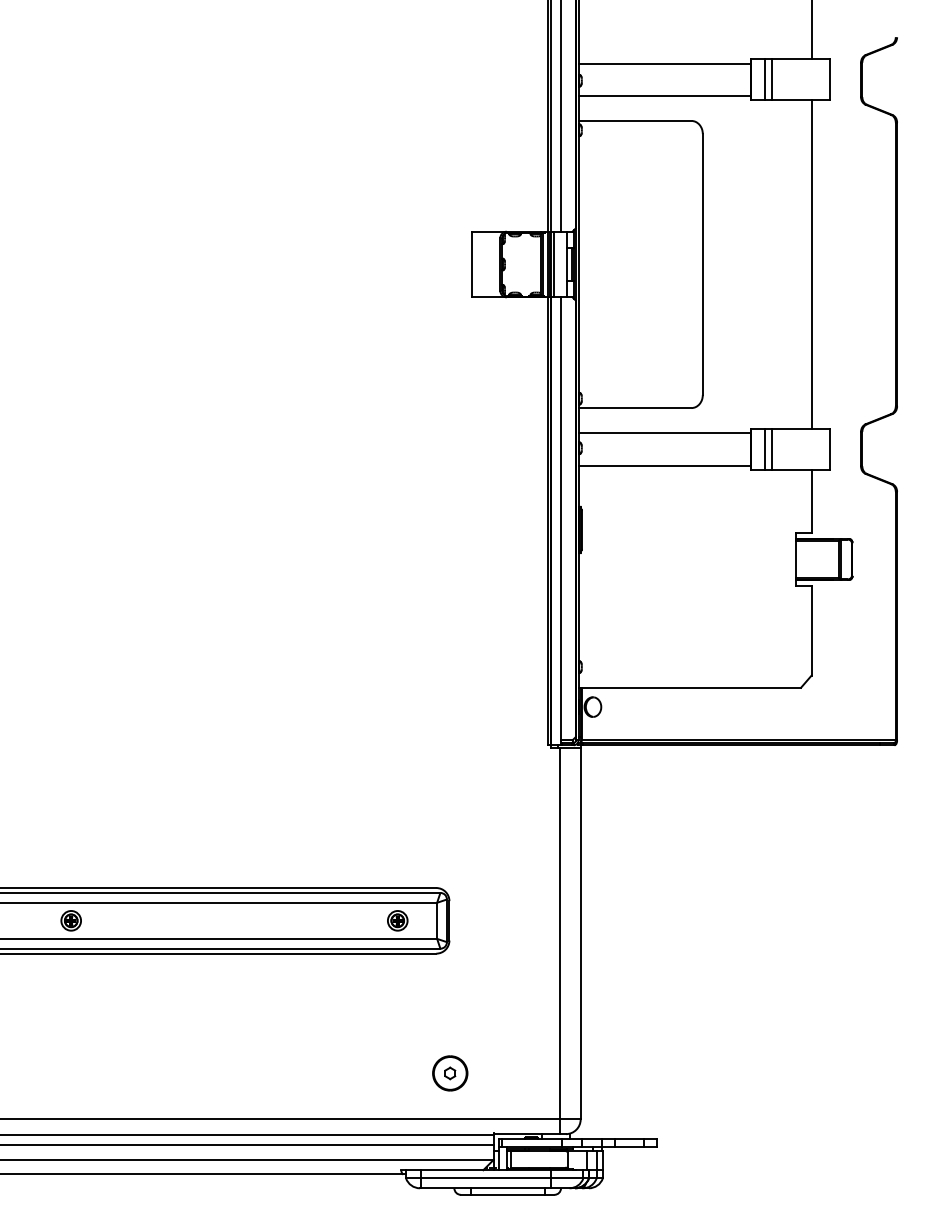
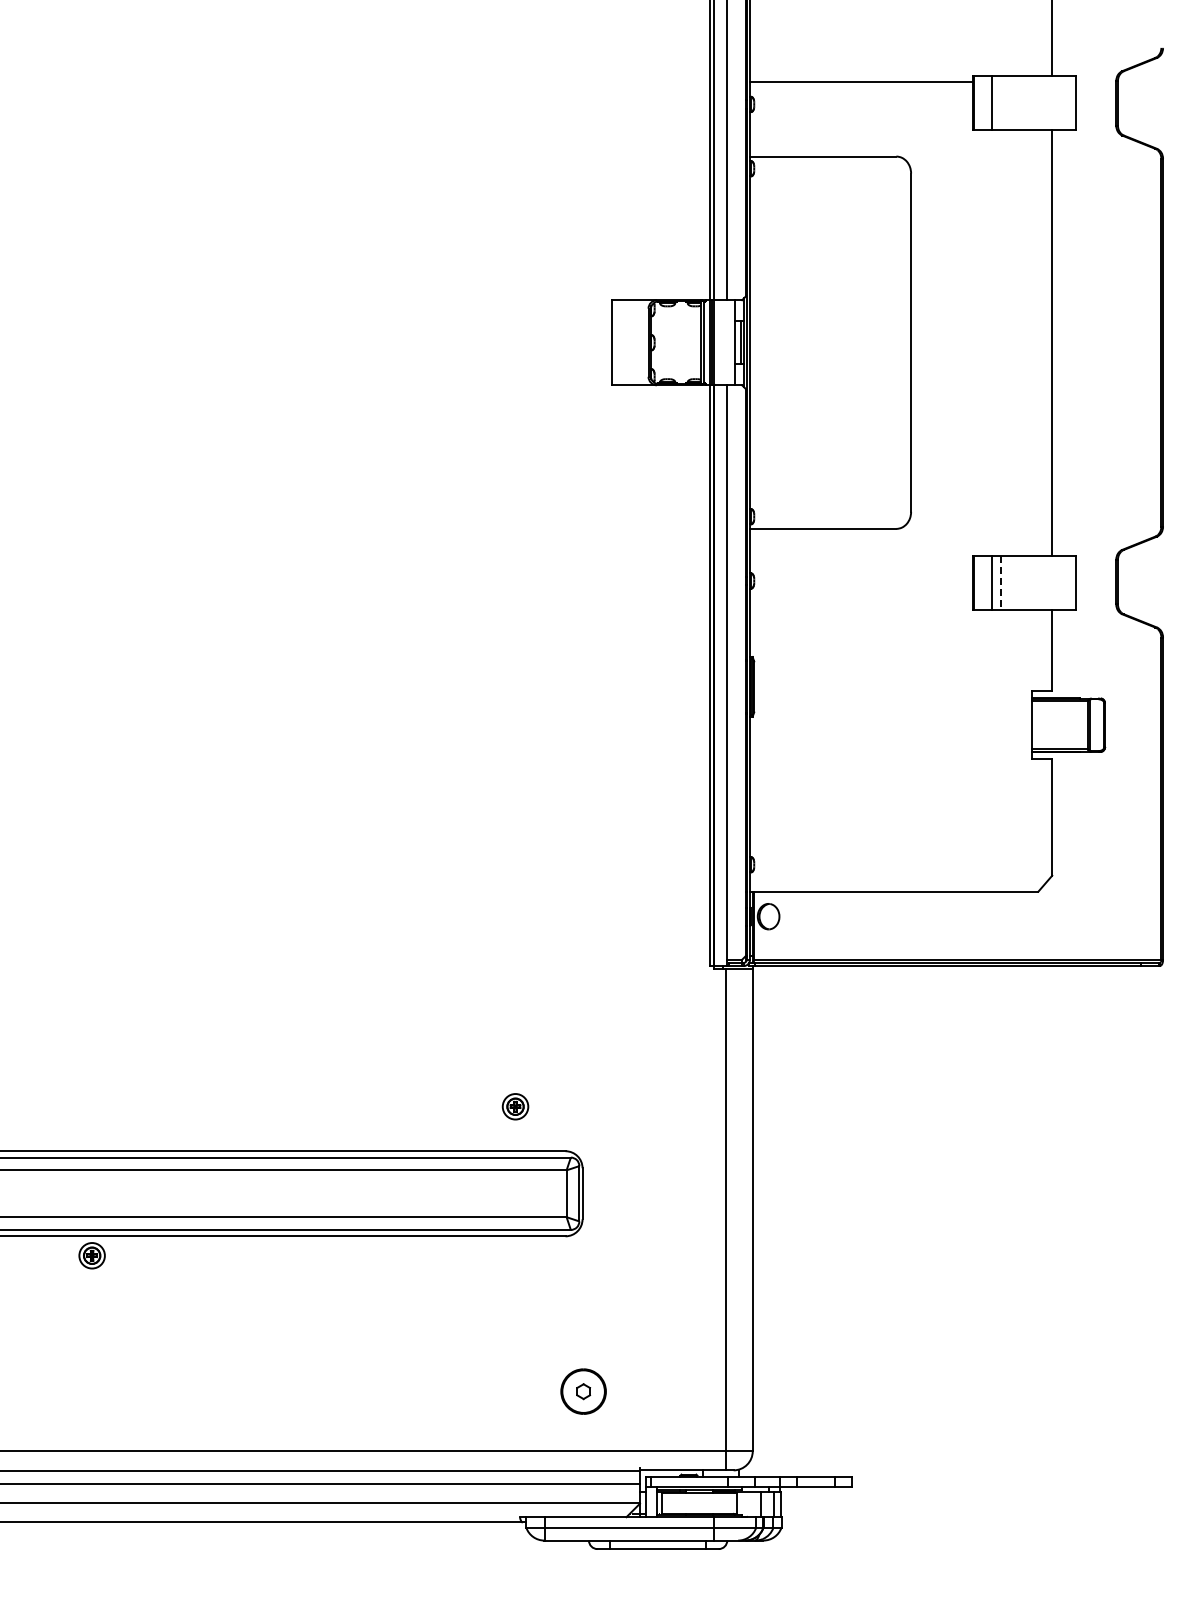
line: (772, 79) -> (1001, 102), removed
line: (664, 96) -> (861, 124), removed
line: (554, 264) -> (718, 342), removed
line: (664, 432) -> (861, 560), removed
line: (772, 450) -> (1001, 583), solid -> dashed
line: (664, 465) -> (861, 603), removed
part: (70, 920) -> (91, 1255), moved
part: (397, 920) -> (515, 1106), moved

